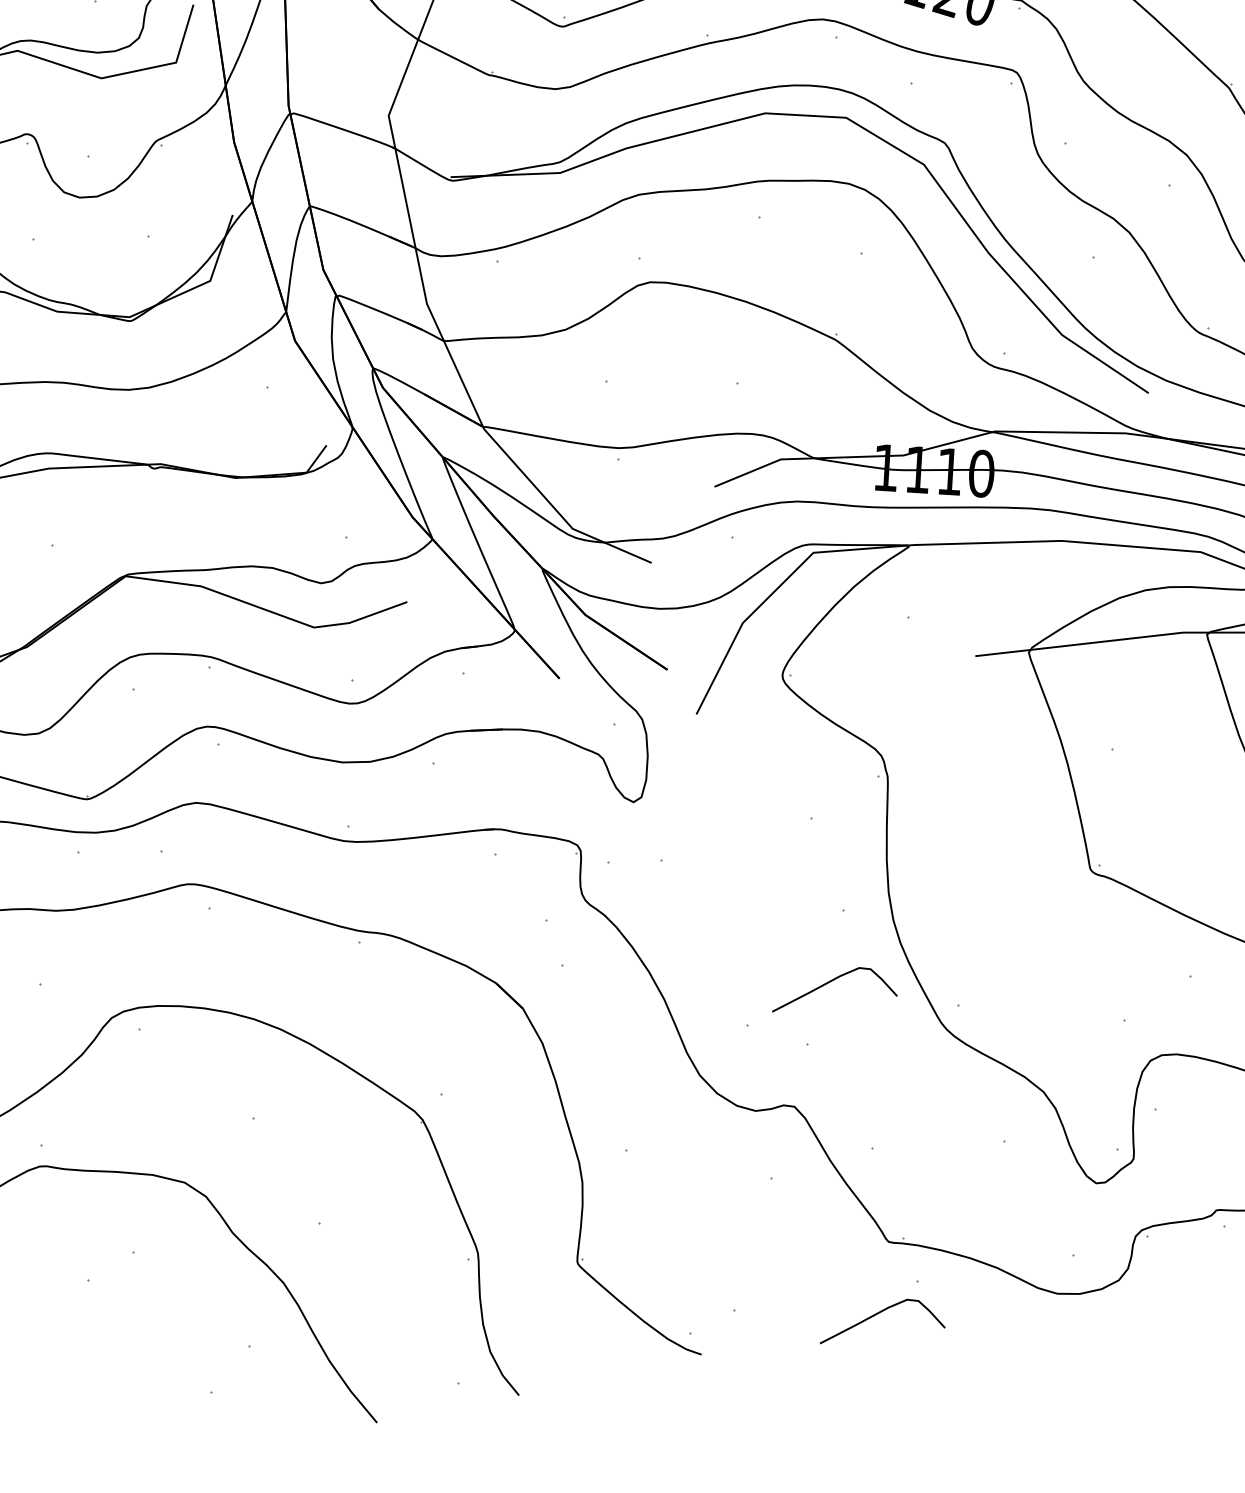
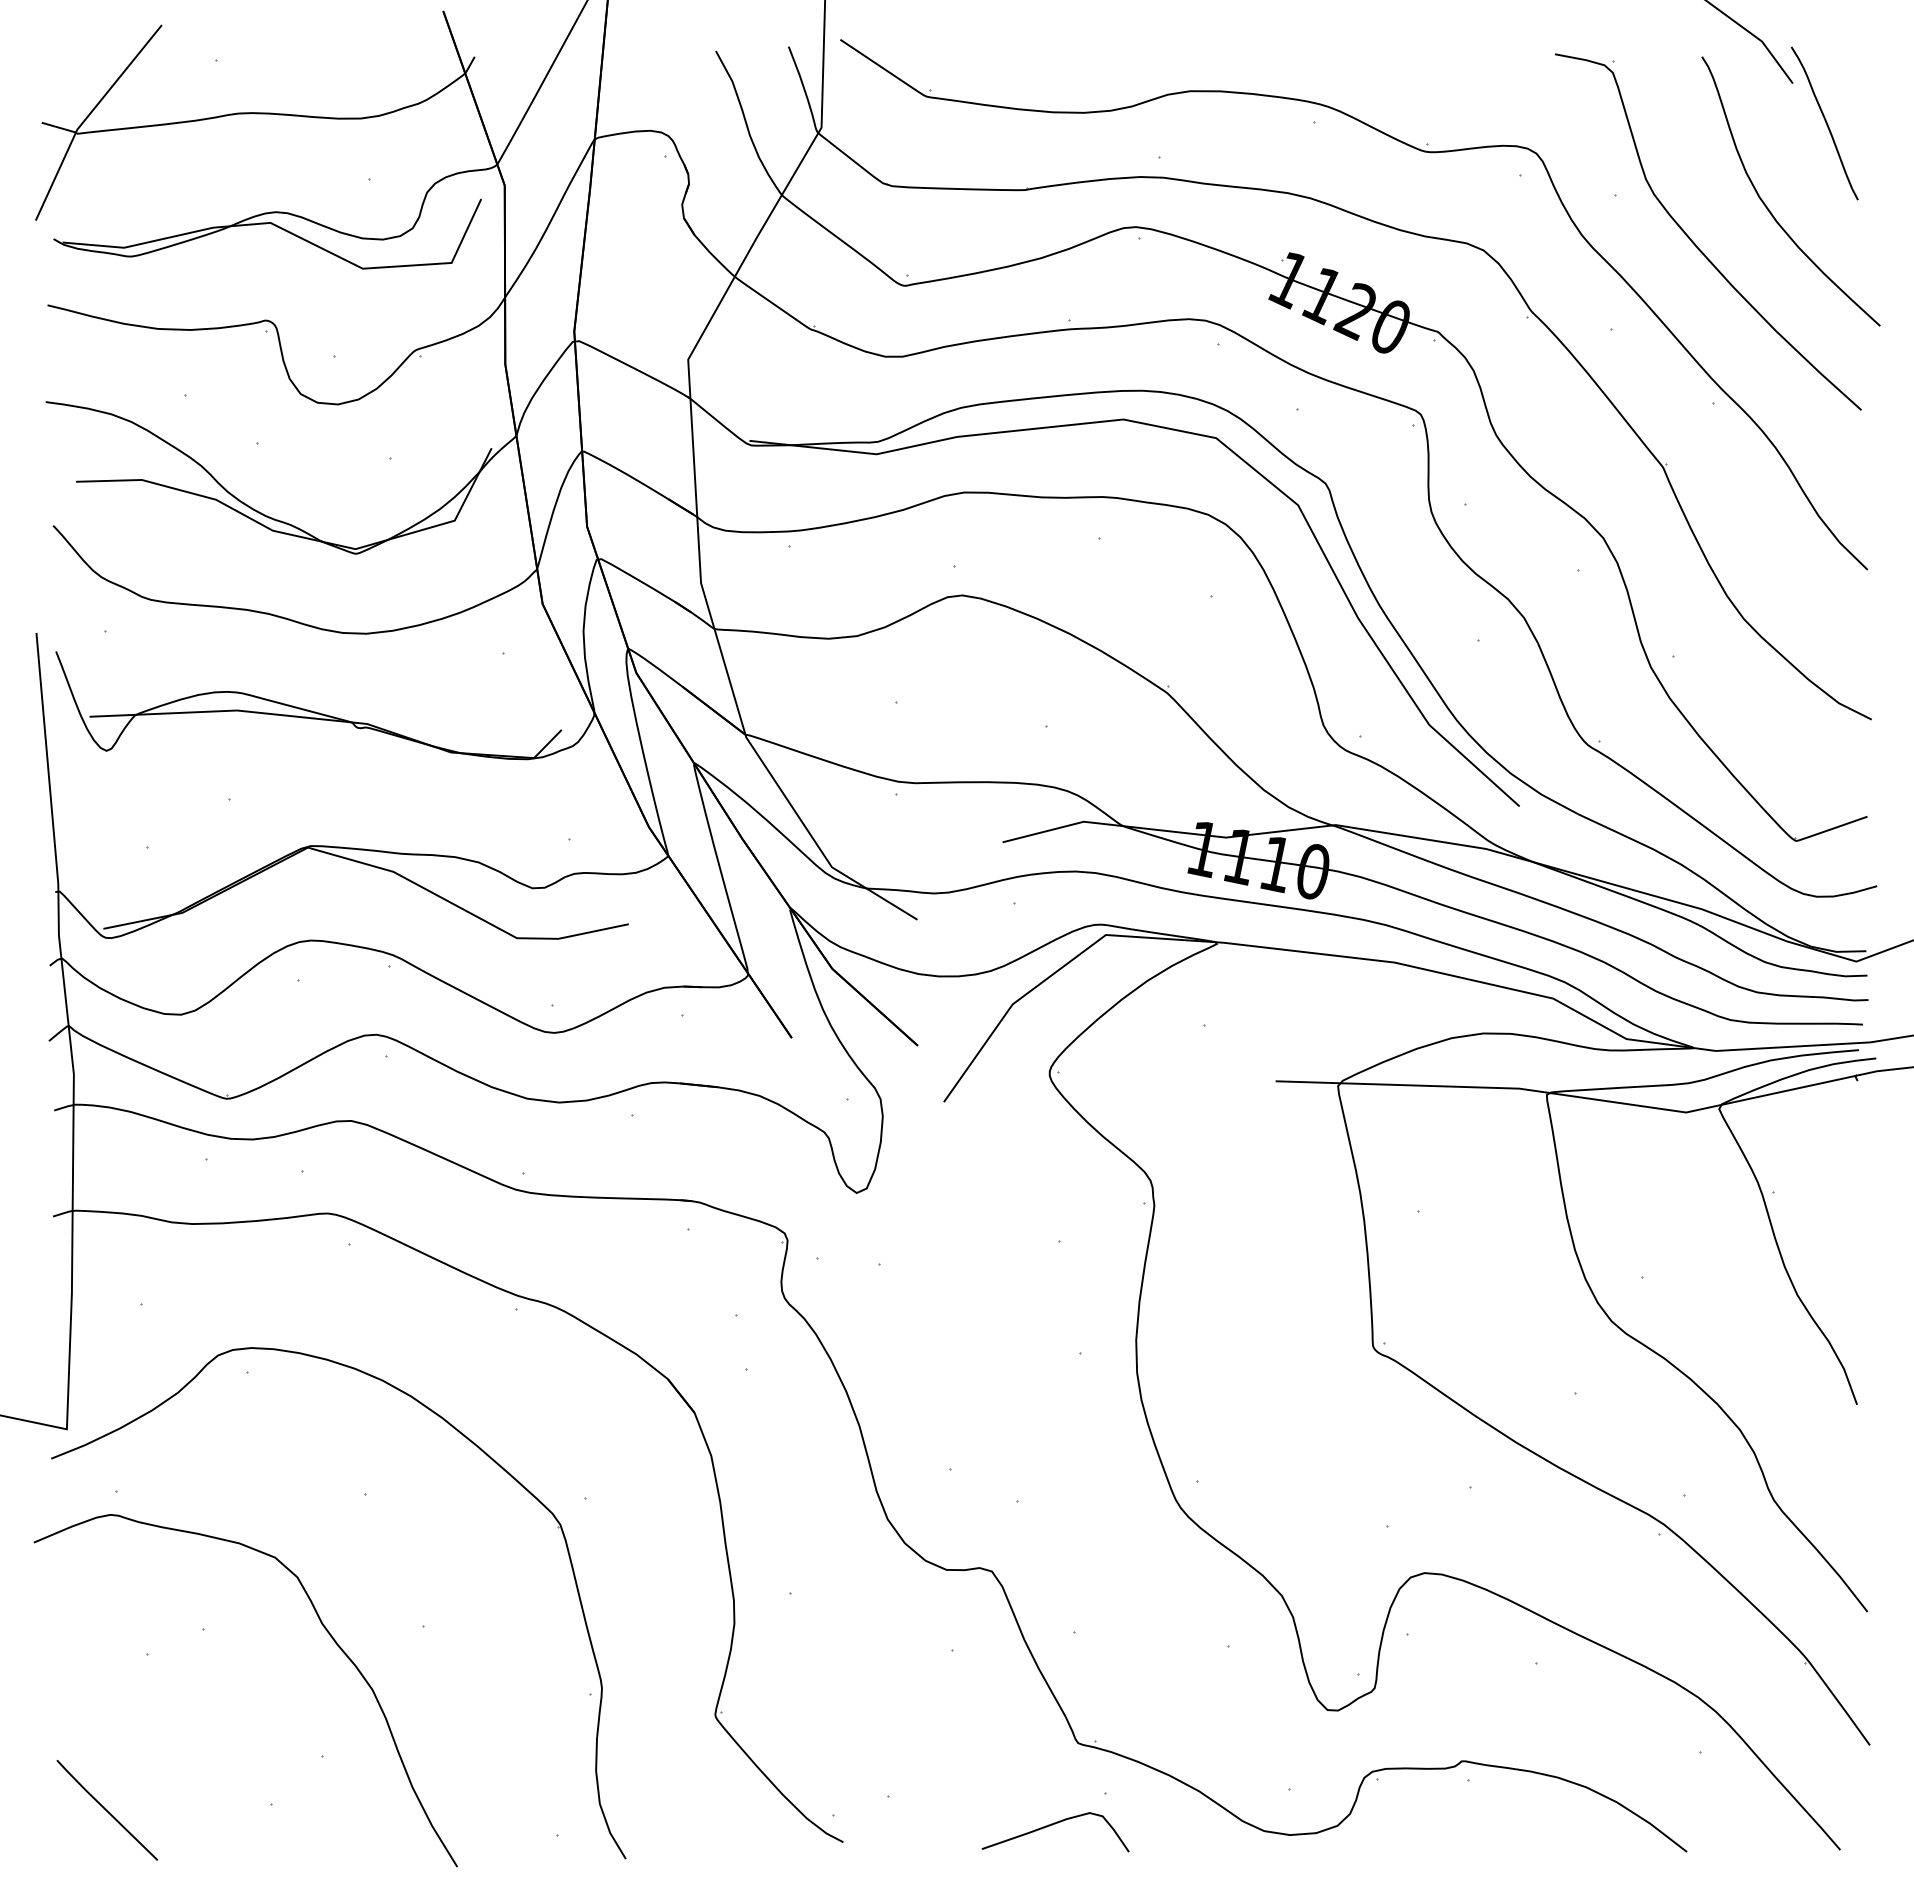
curve: (829, 983) -> (1052, 1434), removed
line: (72, 1416) -> (106, 1809), added

